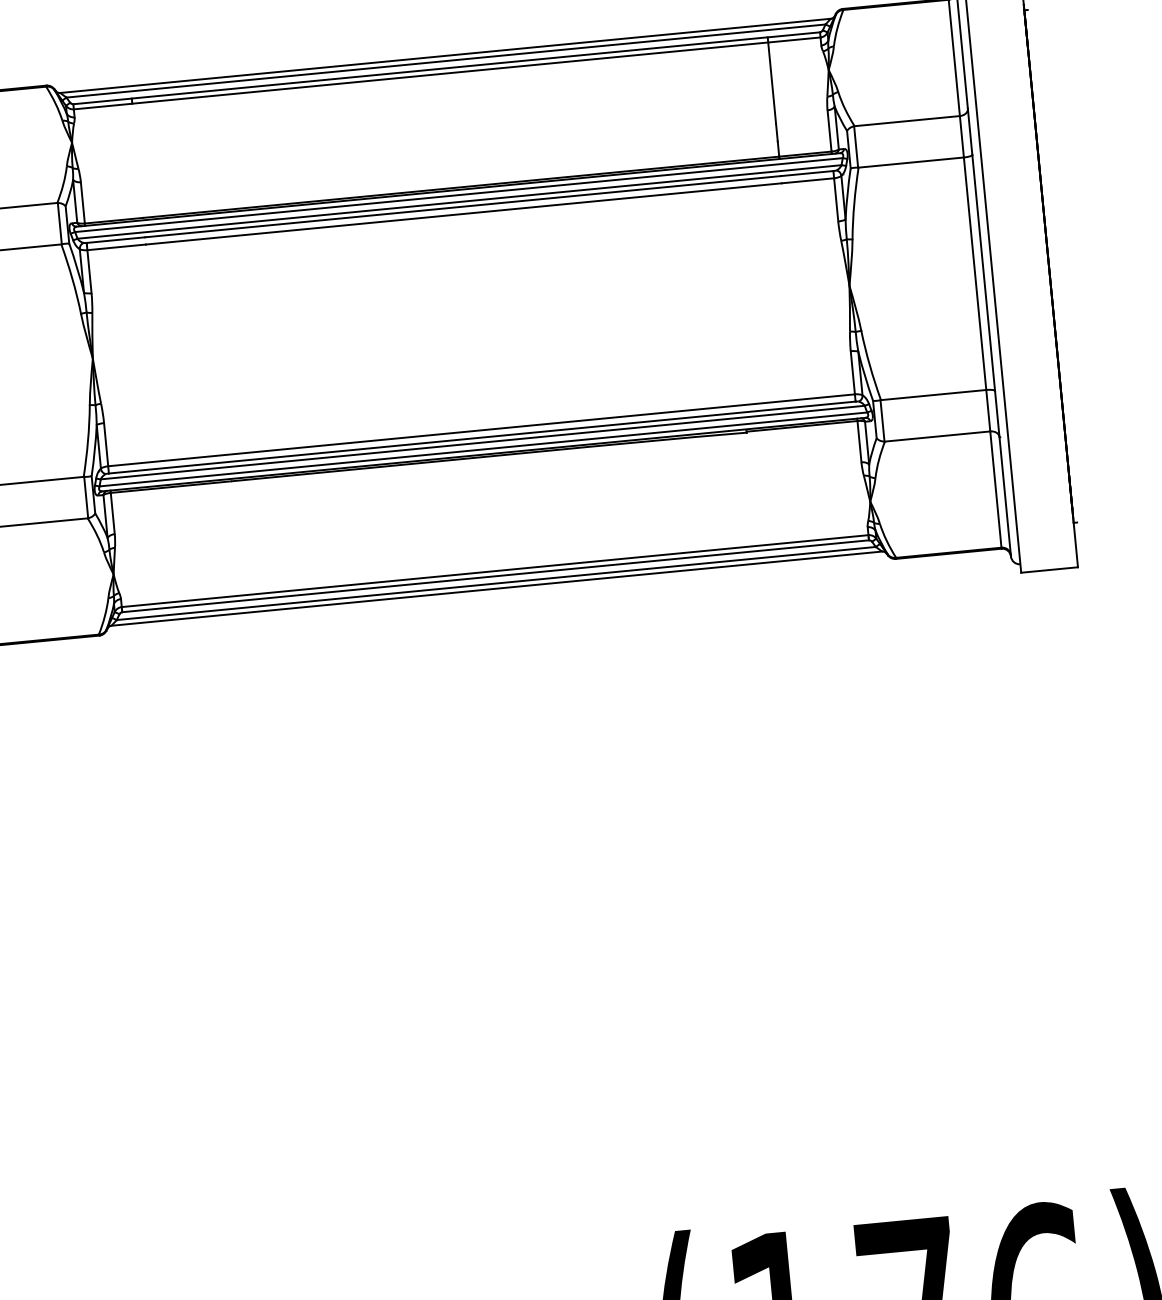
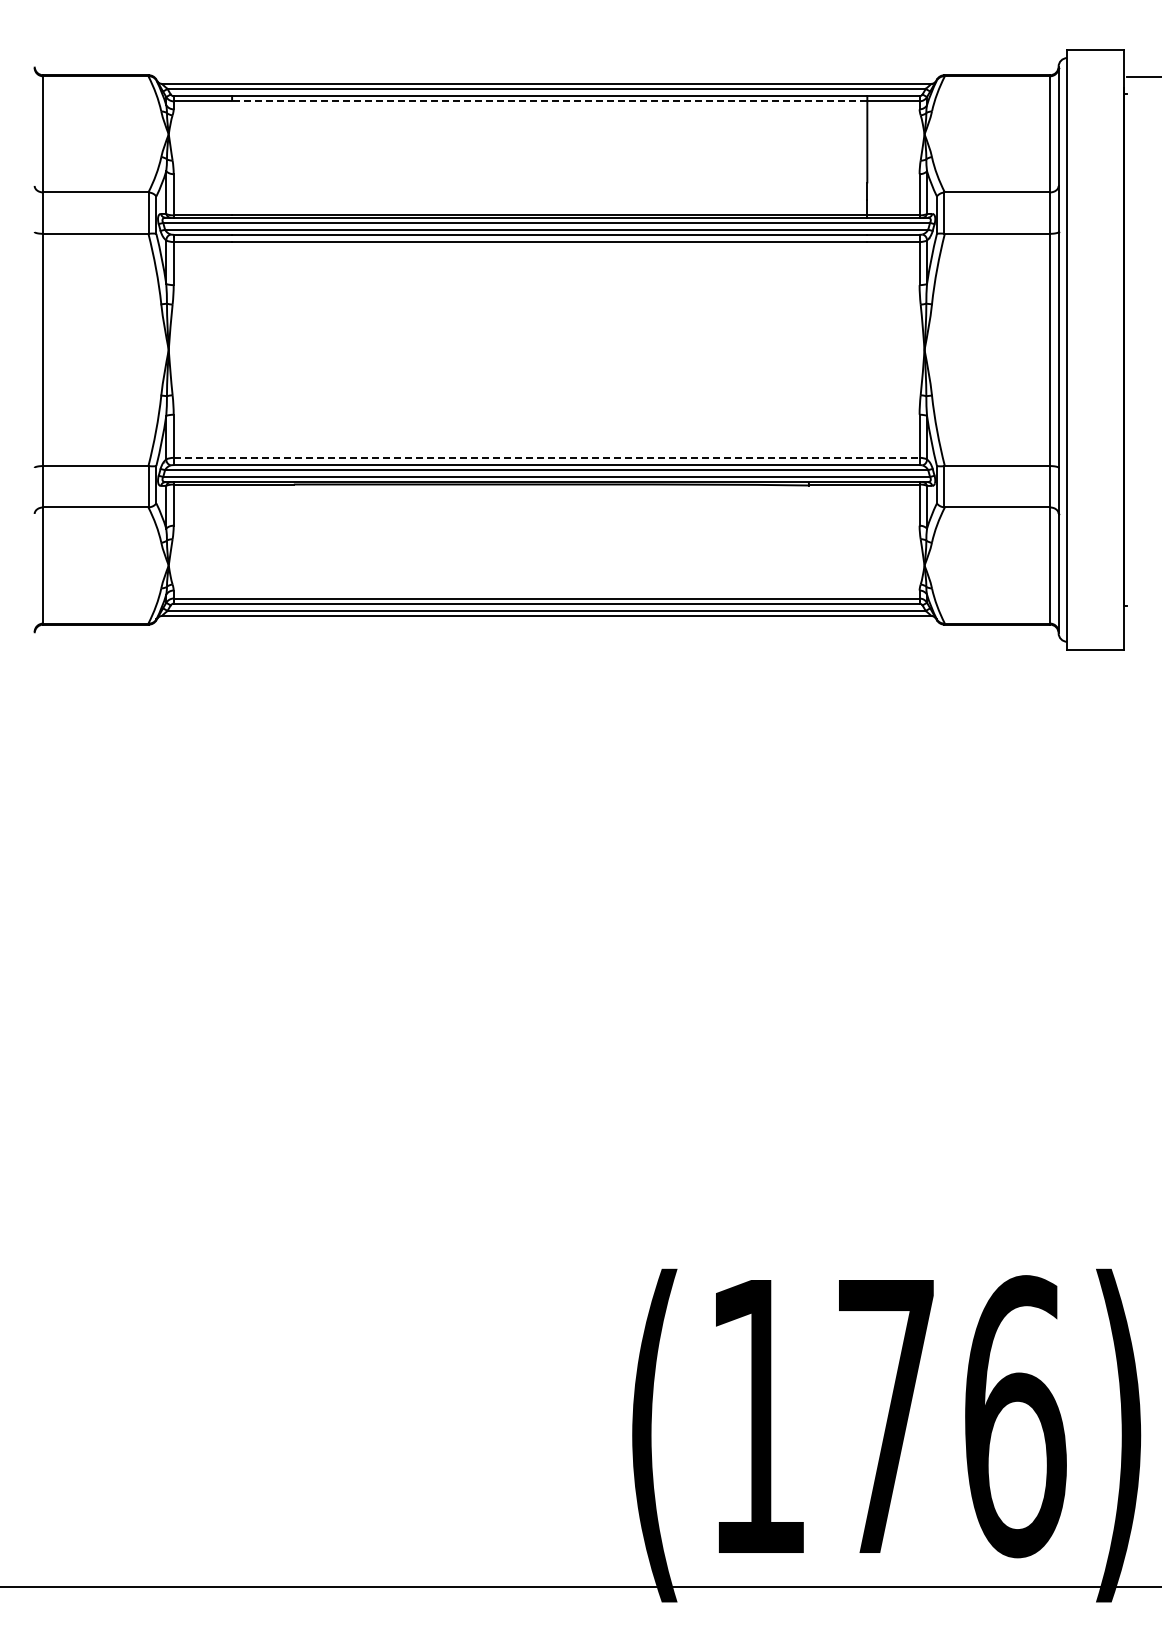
line: (450, 73) -> (549, 101), solid -> dashed
line: (481, 429) -> (546, 457), solid -> dashed

